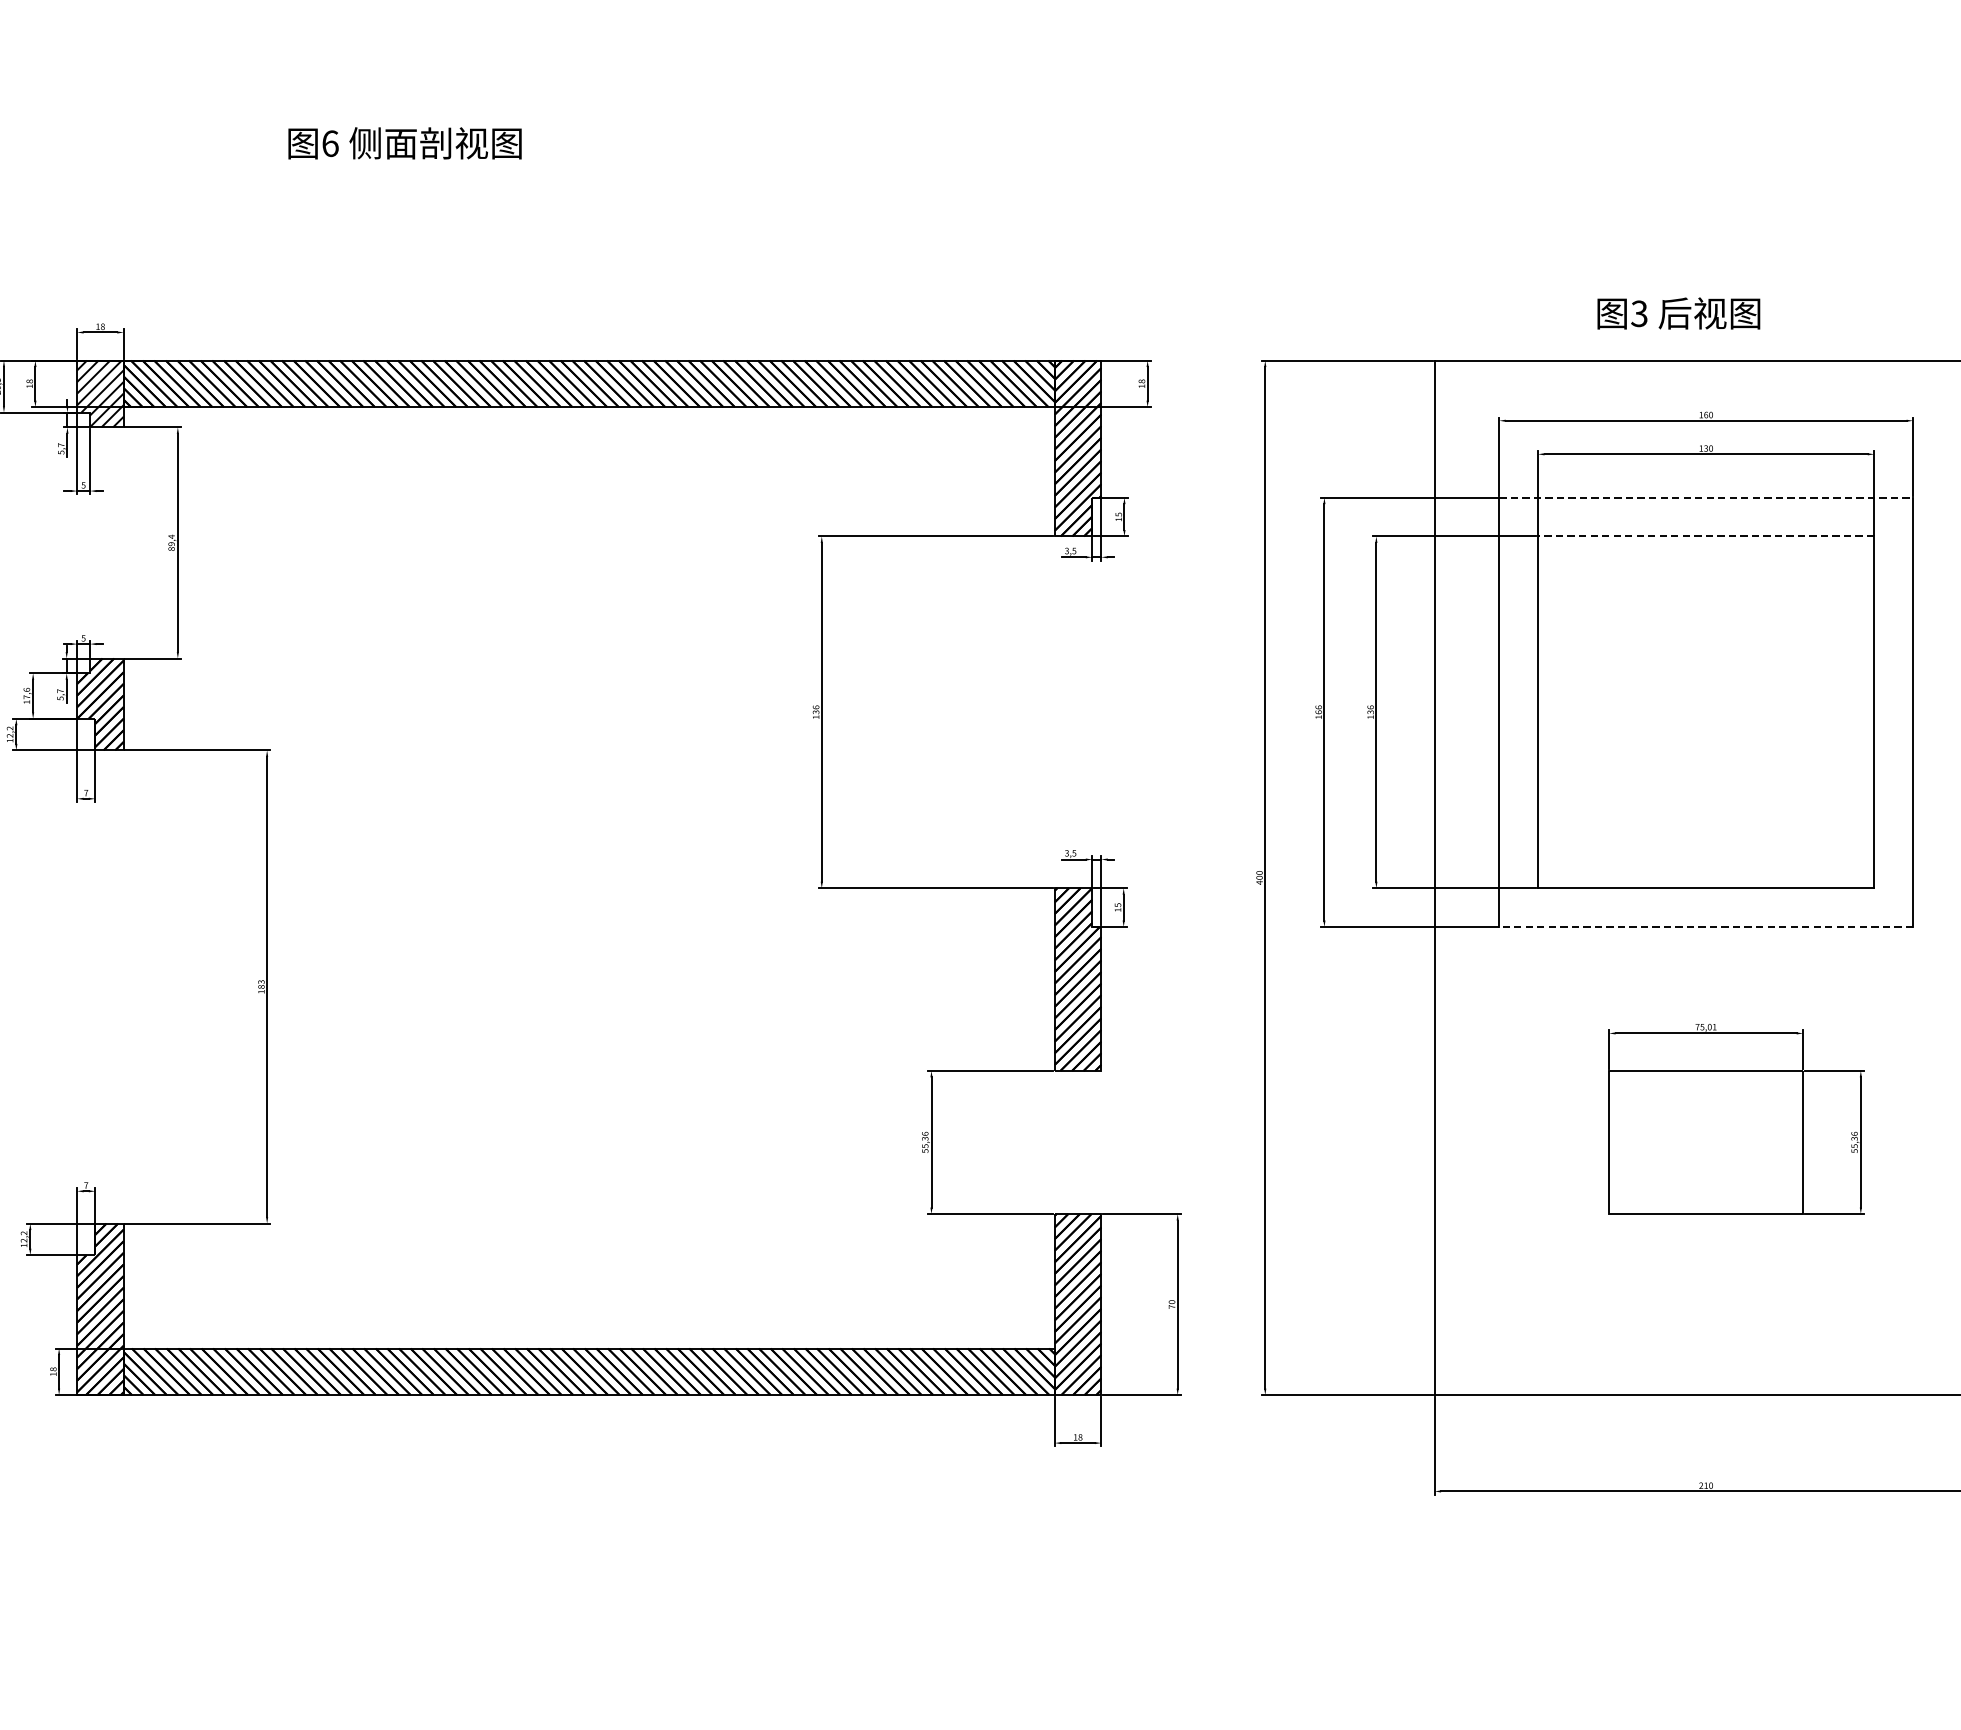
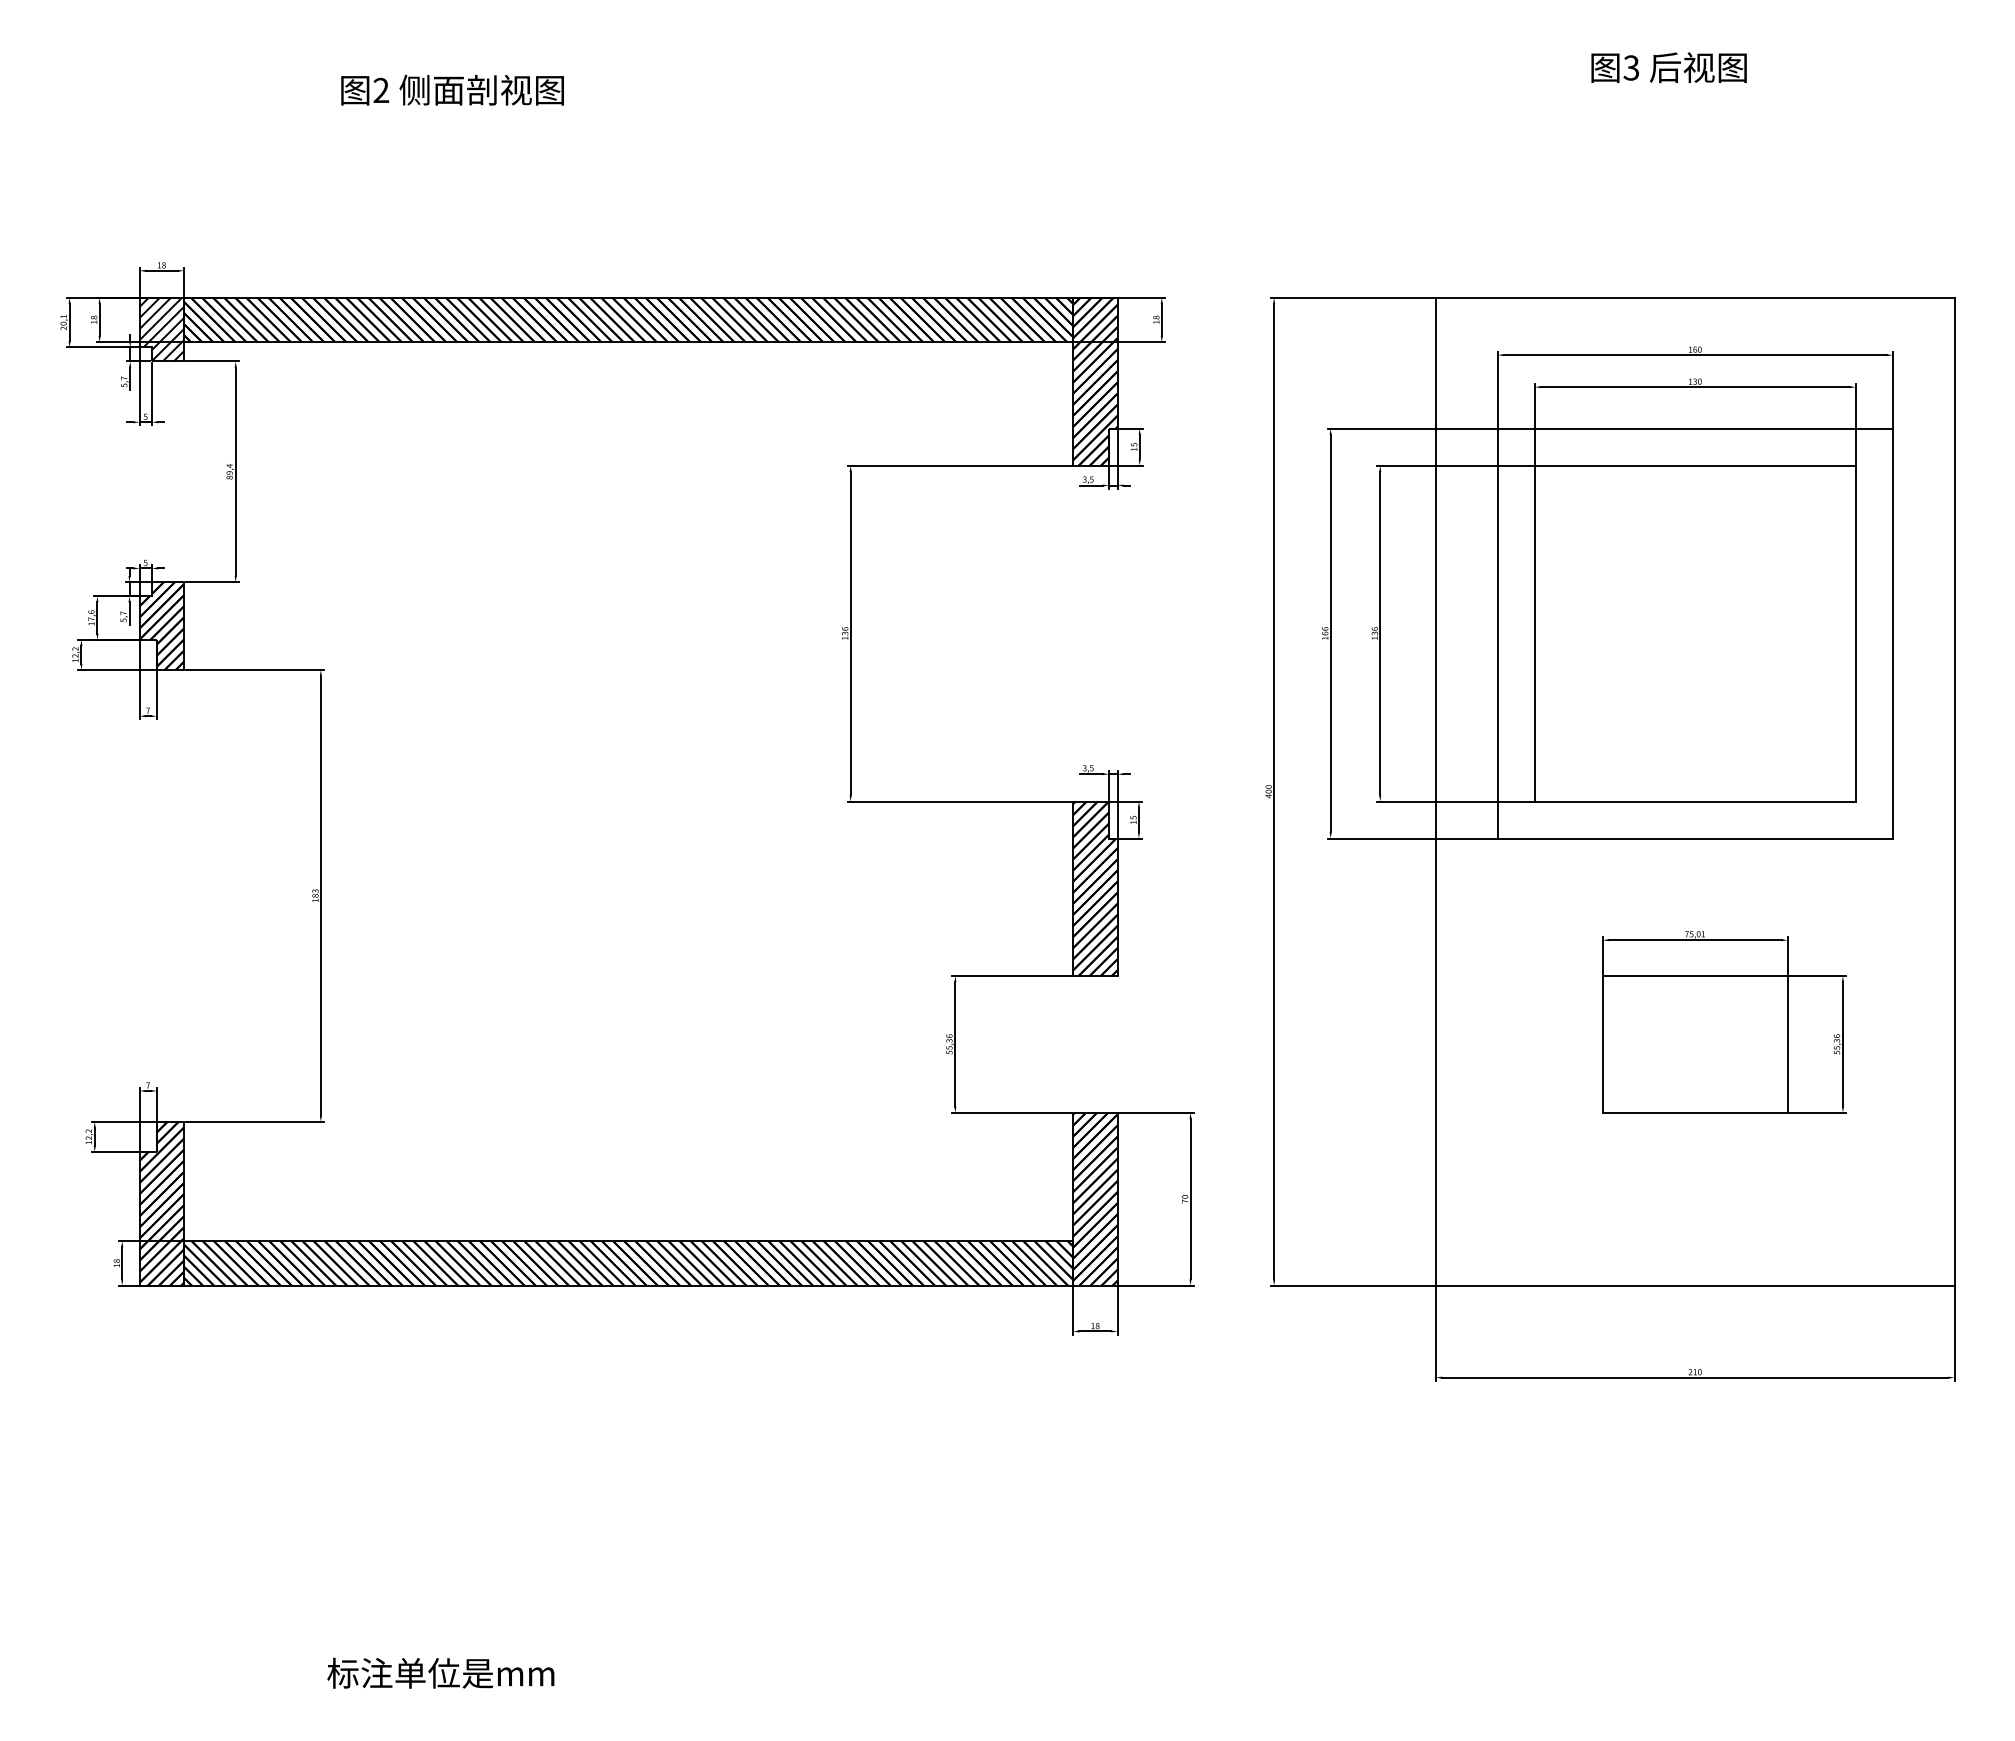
text: (330, 143) -> (381, 90), 6 -> 2
text: (1678, 313) -> (1668, 67), moved
line: (1706, 497) -> (1695, 428), dashed -> solid
line: (1706, 536) -> (1695, 465), dashed -> solid
line: (1706, 926) -> (1695, 838), dashed -> solid

